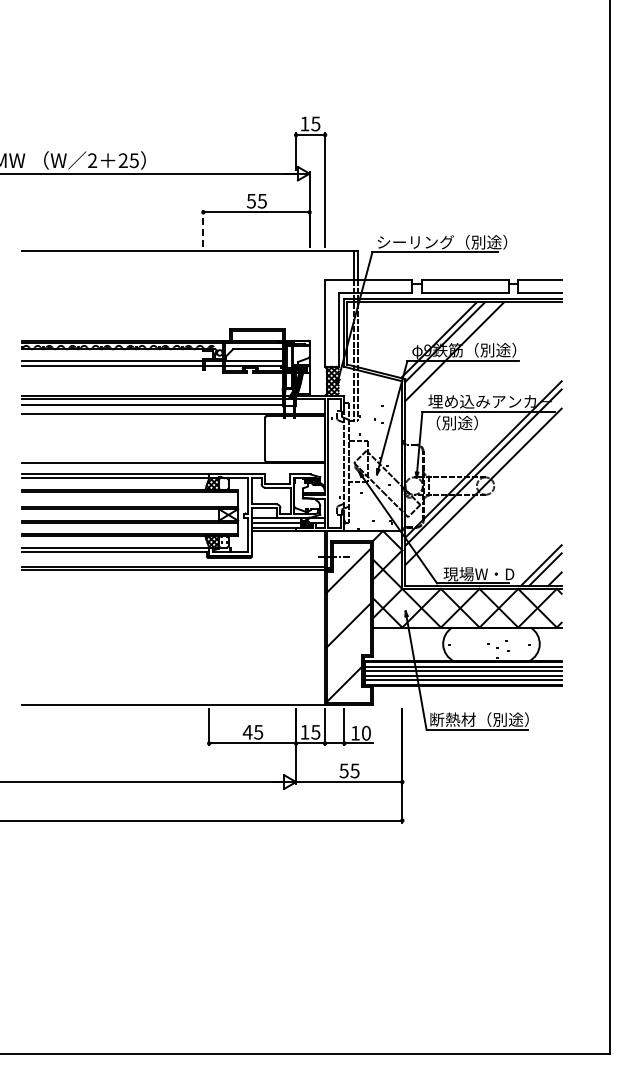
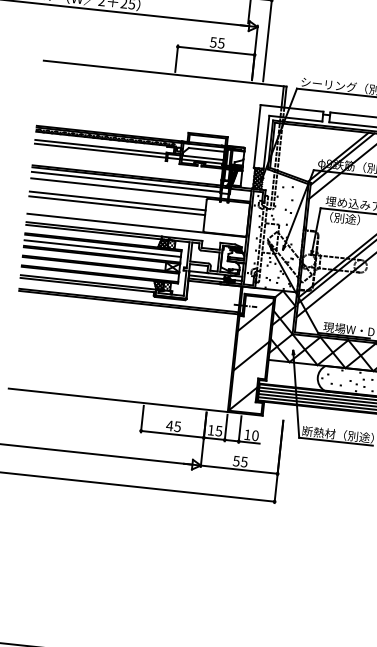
line: (203, 228) -> (176, 58), dashed -> solid
line: (143, 432) -> (117, 201), added
line: (143, 438) -> (117, 205), added
line: (129, 499) -> (102, 248), added

